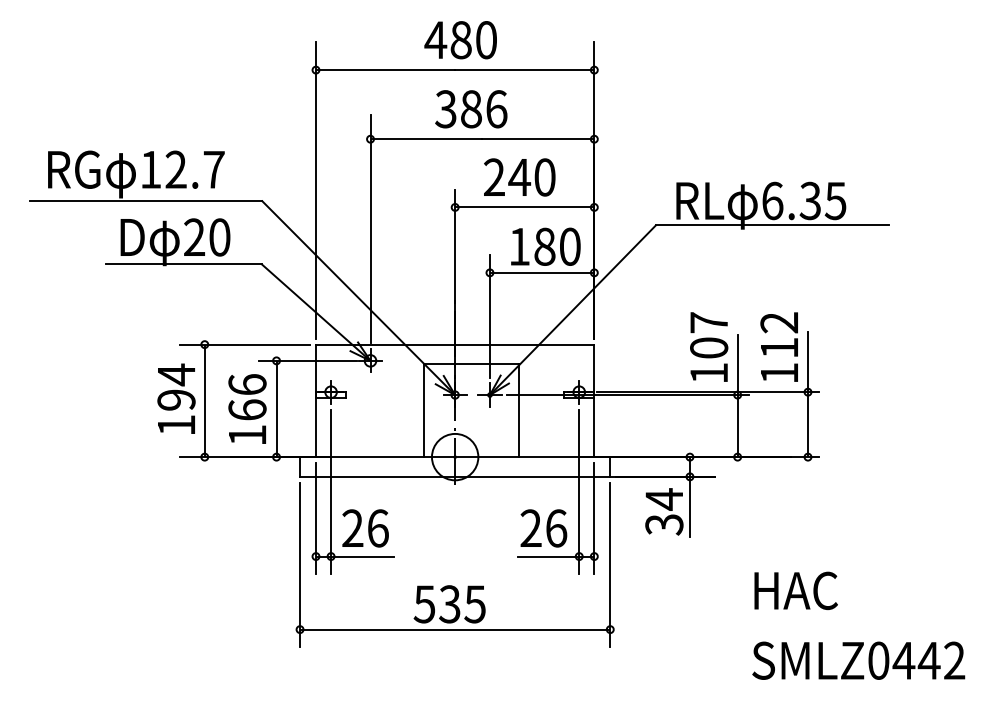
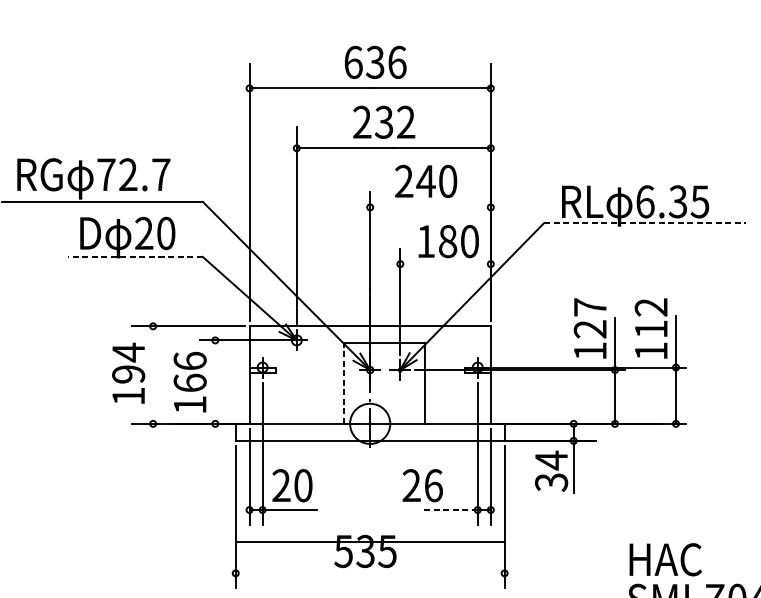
text: (460, 40) -> (374, 62), 480 -> 636
text: (471, 109) -> (384, 122), 386 -> 232
text: (150, 169) -> (106, 174), 12.7 -> 72.7
line: (524, 207) -> (430, 207), removed
line: (772, 225) -> (645, 223), solid -> dashed
line: (184, 264) -> (135, 256), solid -> dashed
line: (542, 272) -> (445, 263), removed
text: (709, 347) -> (590, 328), 107 -> 127
line: (204, 400) -> (152, 374), removed
line: (276, 408) -> (215, 381), removed
line: (424, 410) -> (343, 383), solid -> dashed
text: (378, 528) -> (303, 485), 26 -> 20
text: (543, 528) -> (422, 485), moved
line: (548, 556) -> (451, 509), solid -> dashed
text: (795, 590) -> (665, 559), moved
line: (455, 629) -> (370, 542), moved

